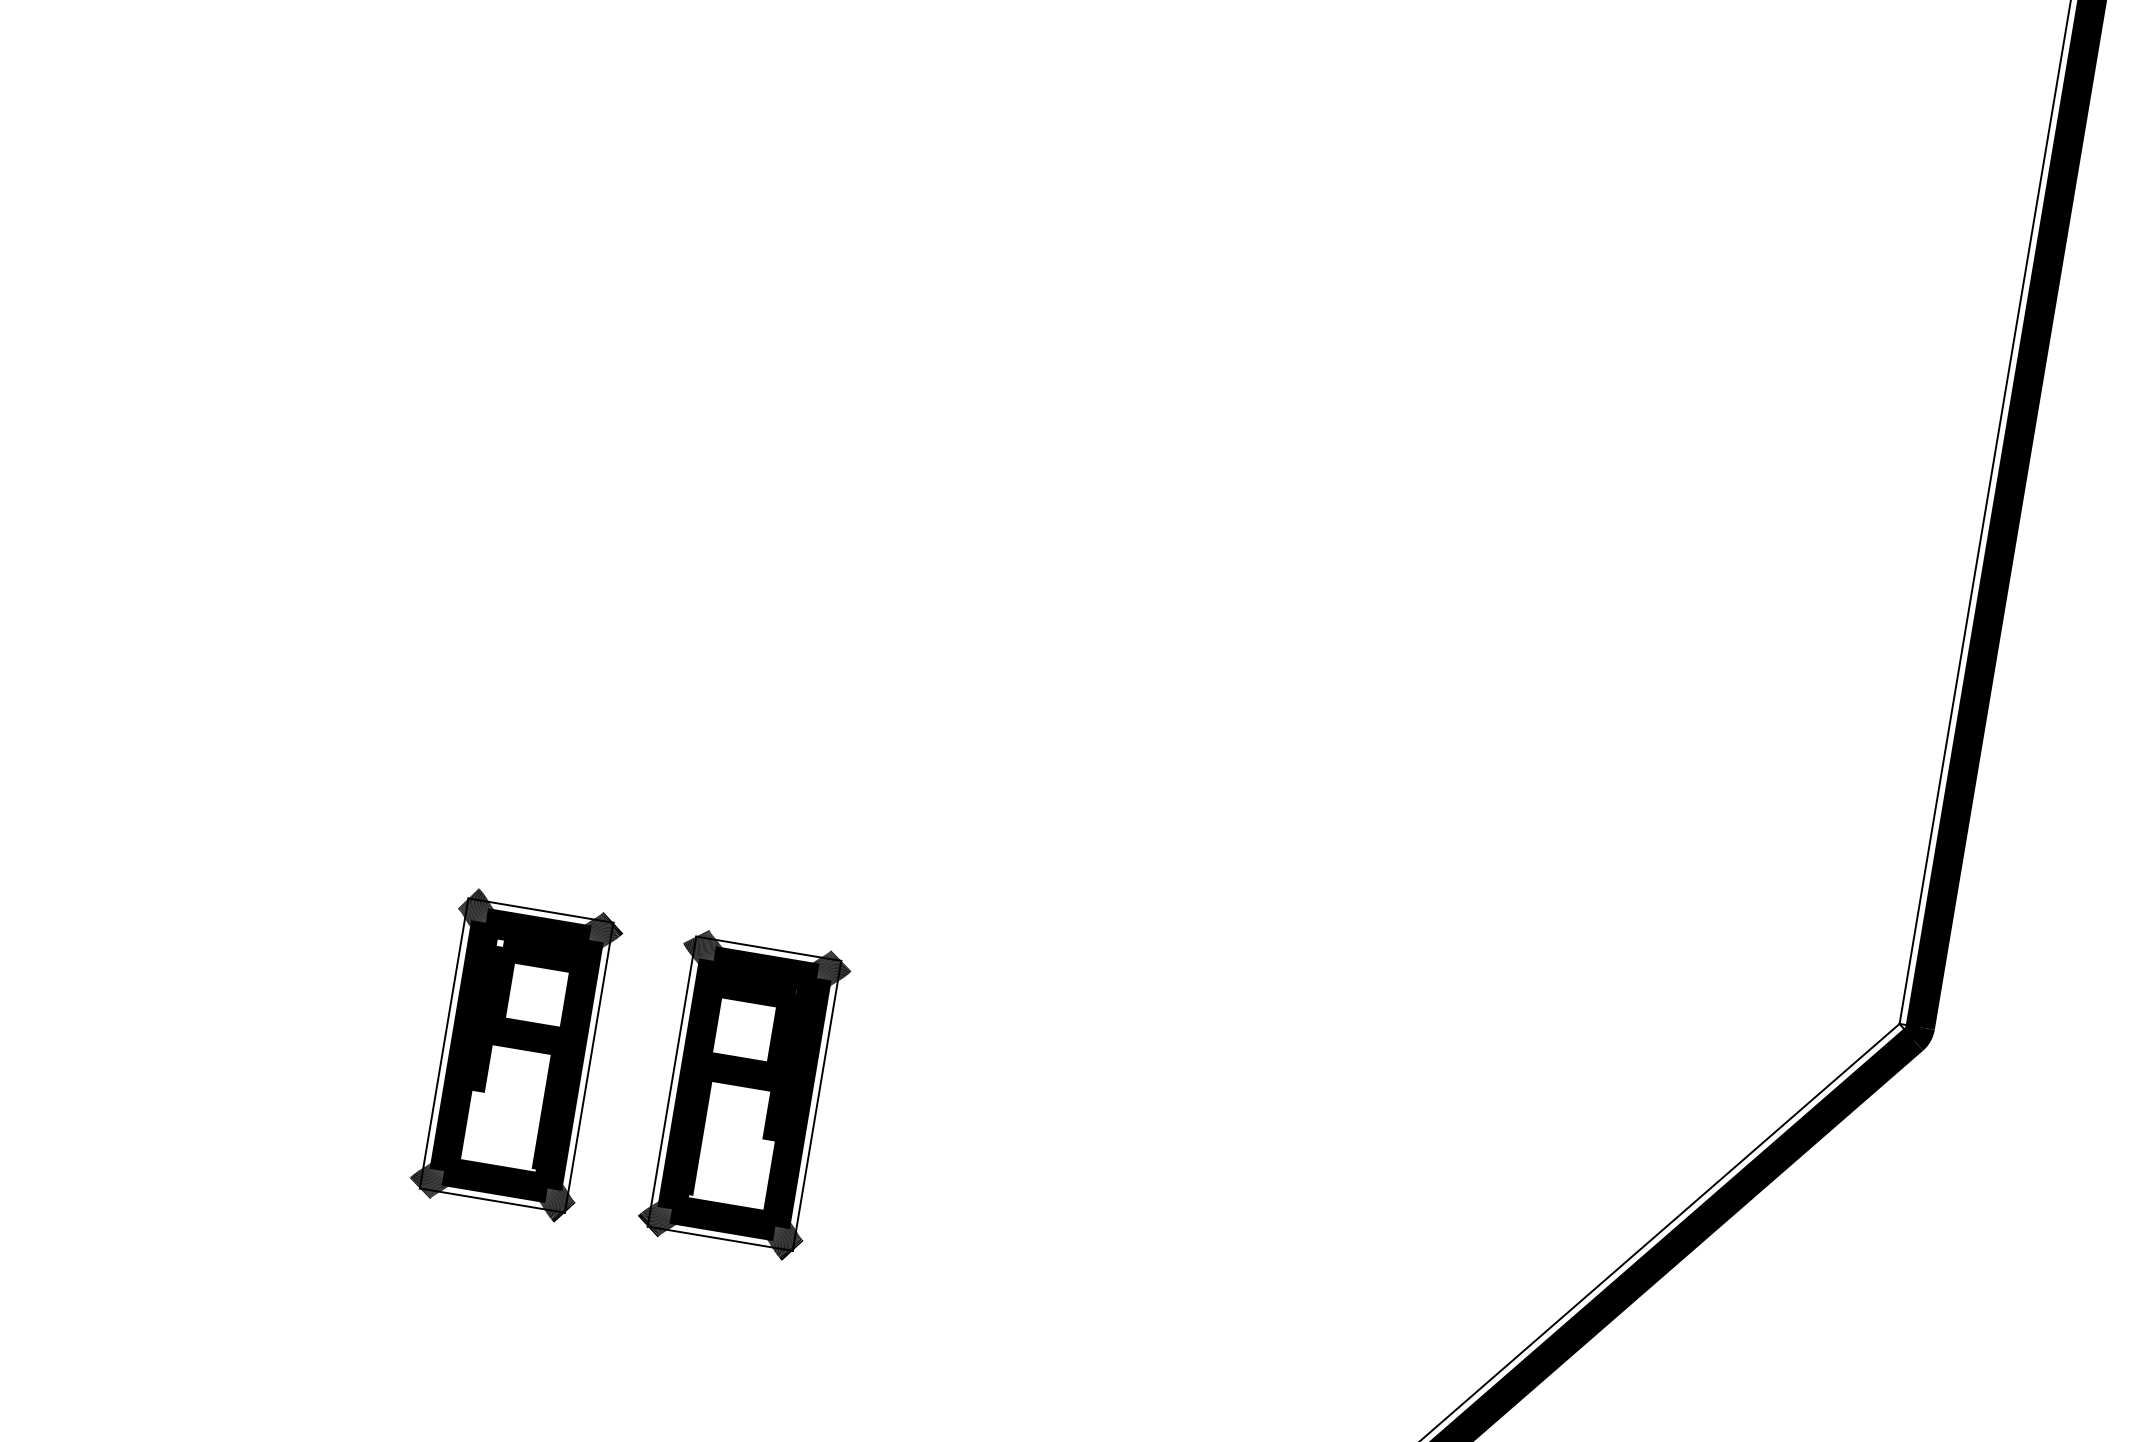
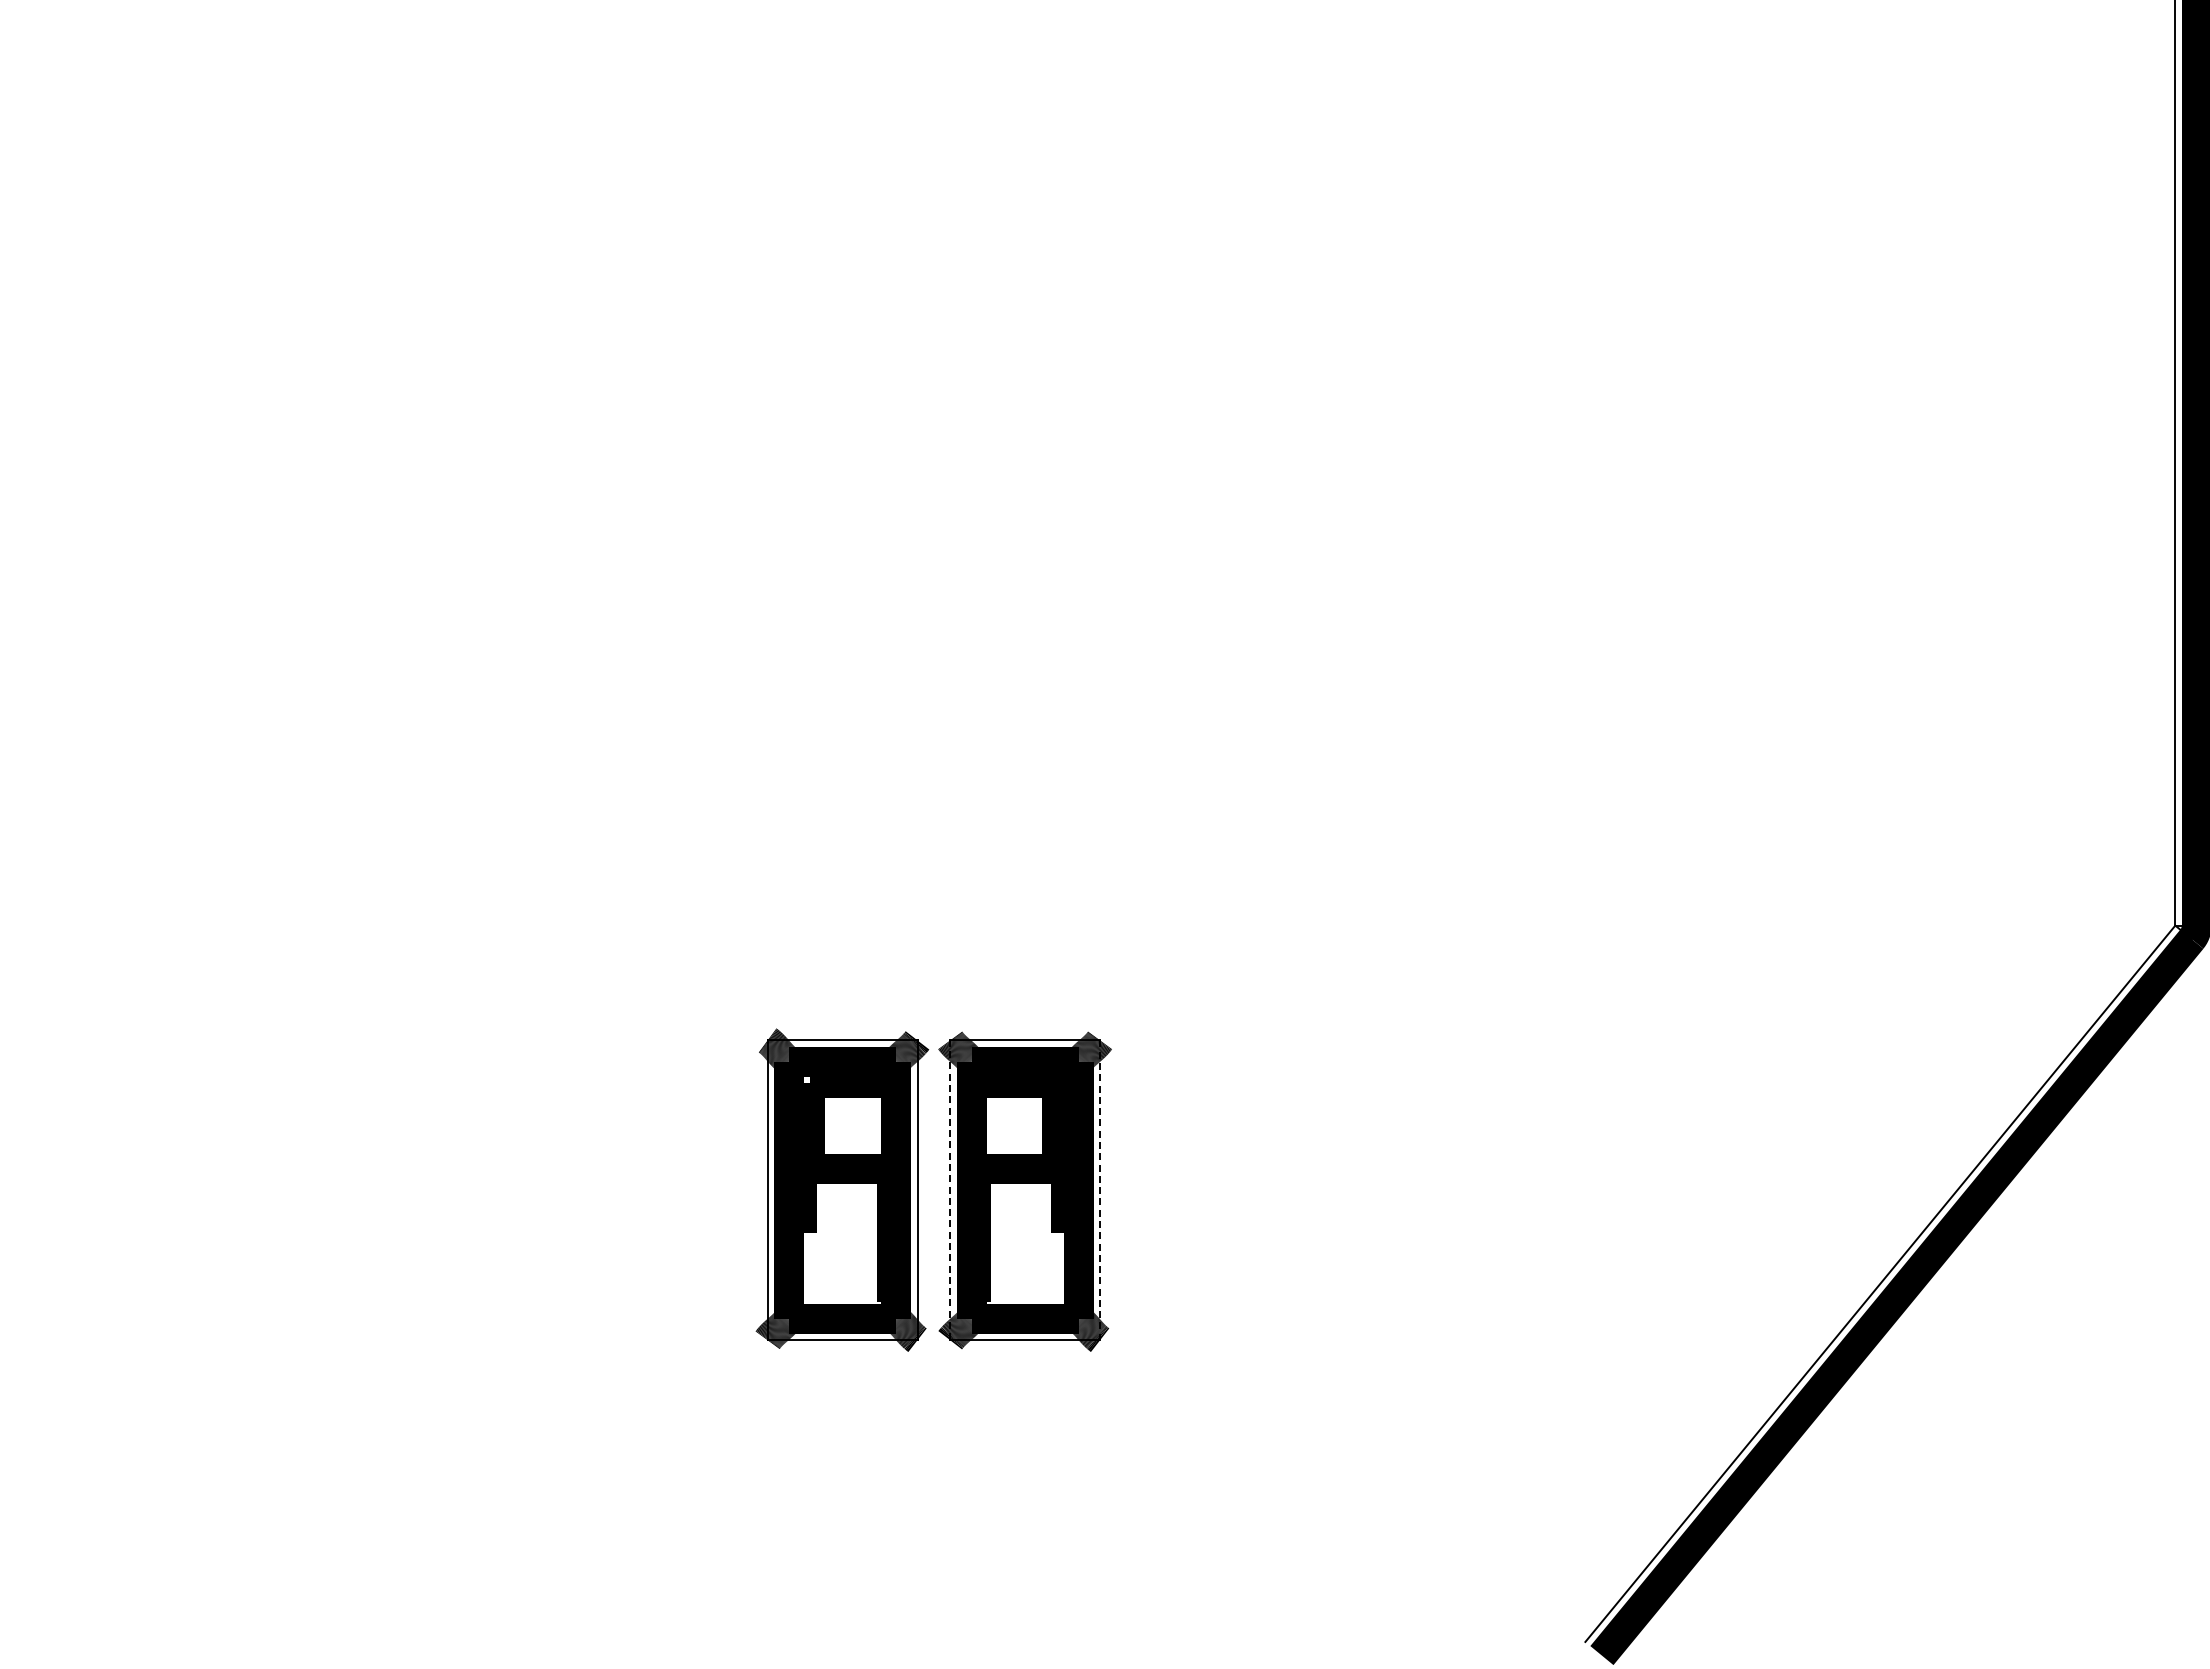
part: (516, 1054) -> (842, 1189), moved
line: (672, 1081) -> (950, 1190), solid -> dashed
line: (817, 1106) -> (1100, 1190), solid -> dashed

